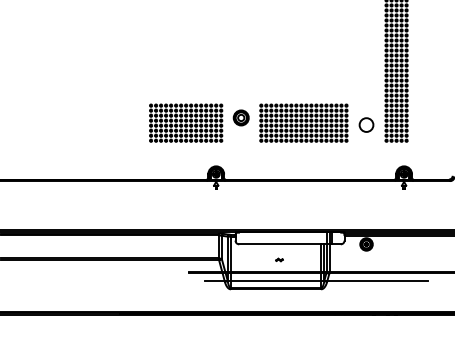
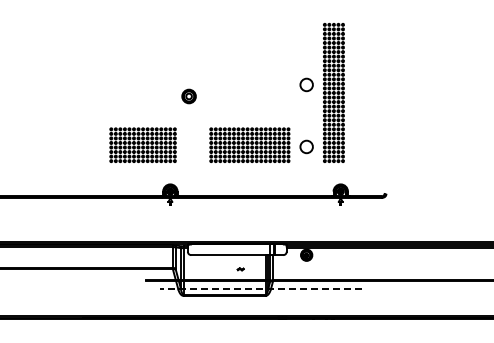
circle: (366, 56) -> (306, 84), added
part: (240, 117) -> (188, 96), moved
part: (279, 260) -> (240, 269), moved
line: (315, 281) -> (260, 288), solid -> dashed

